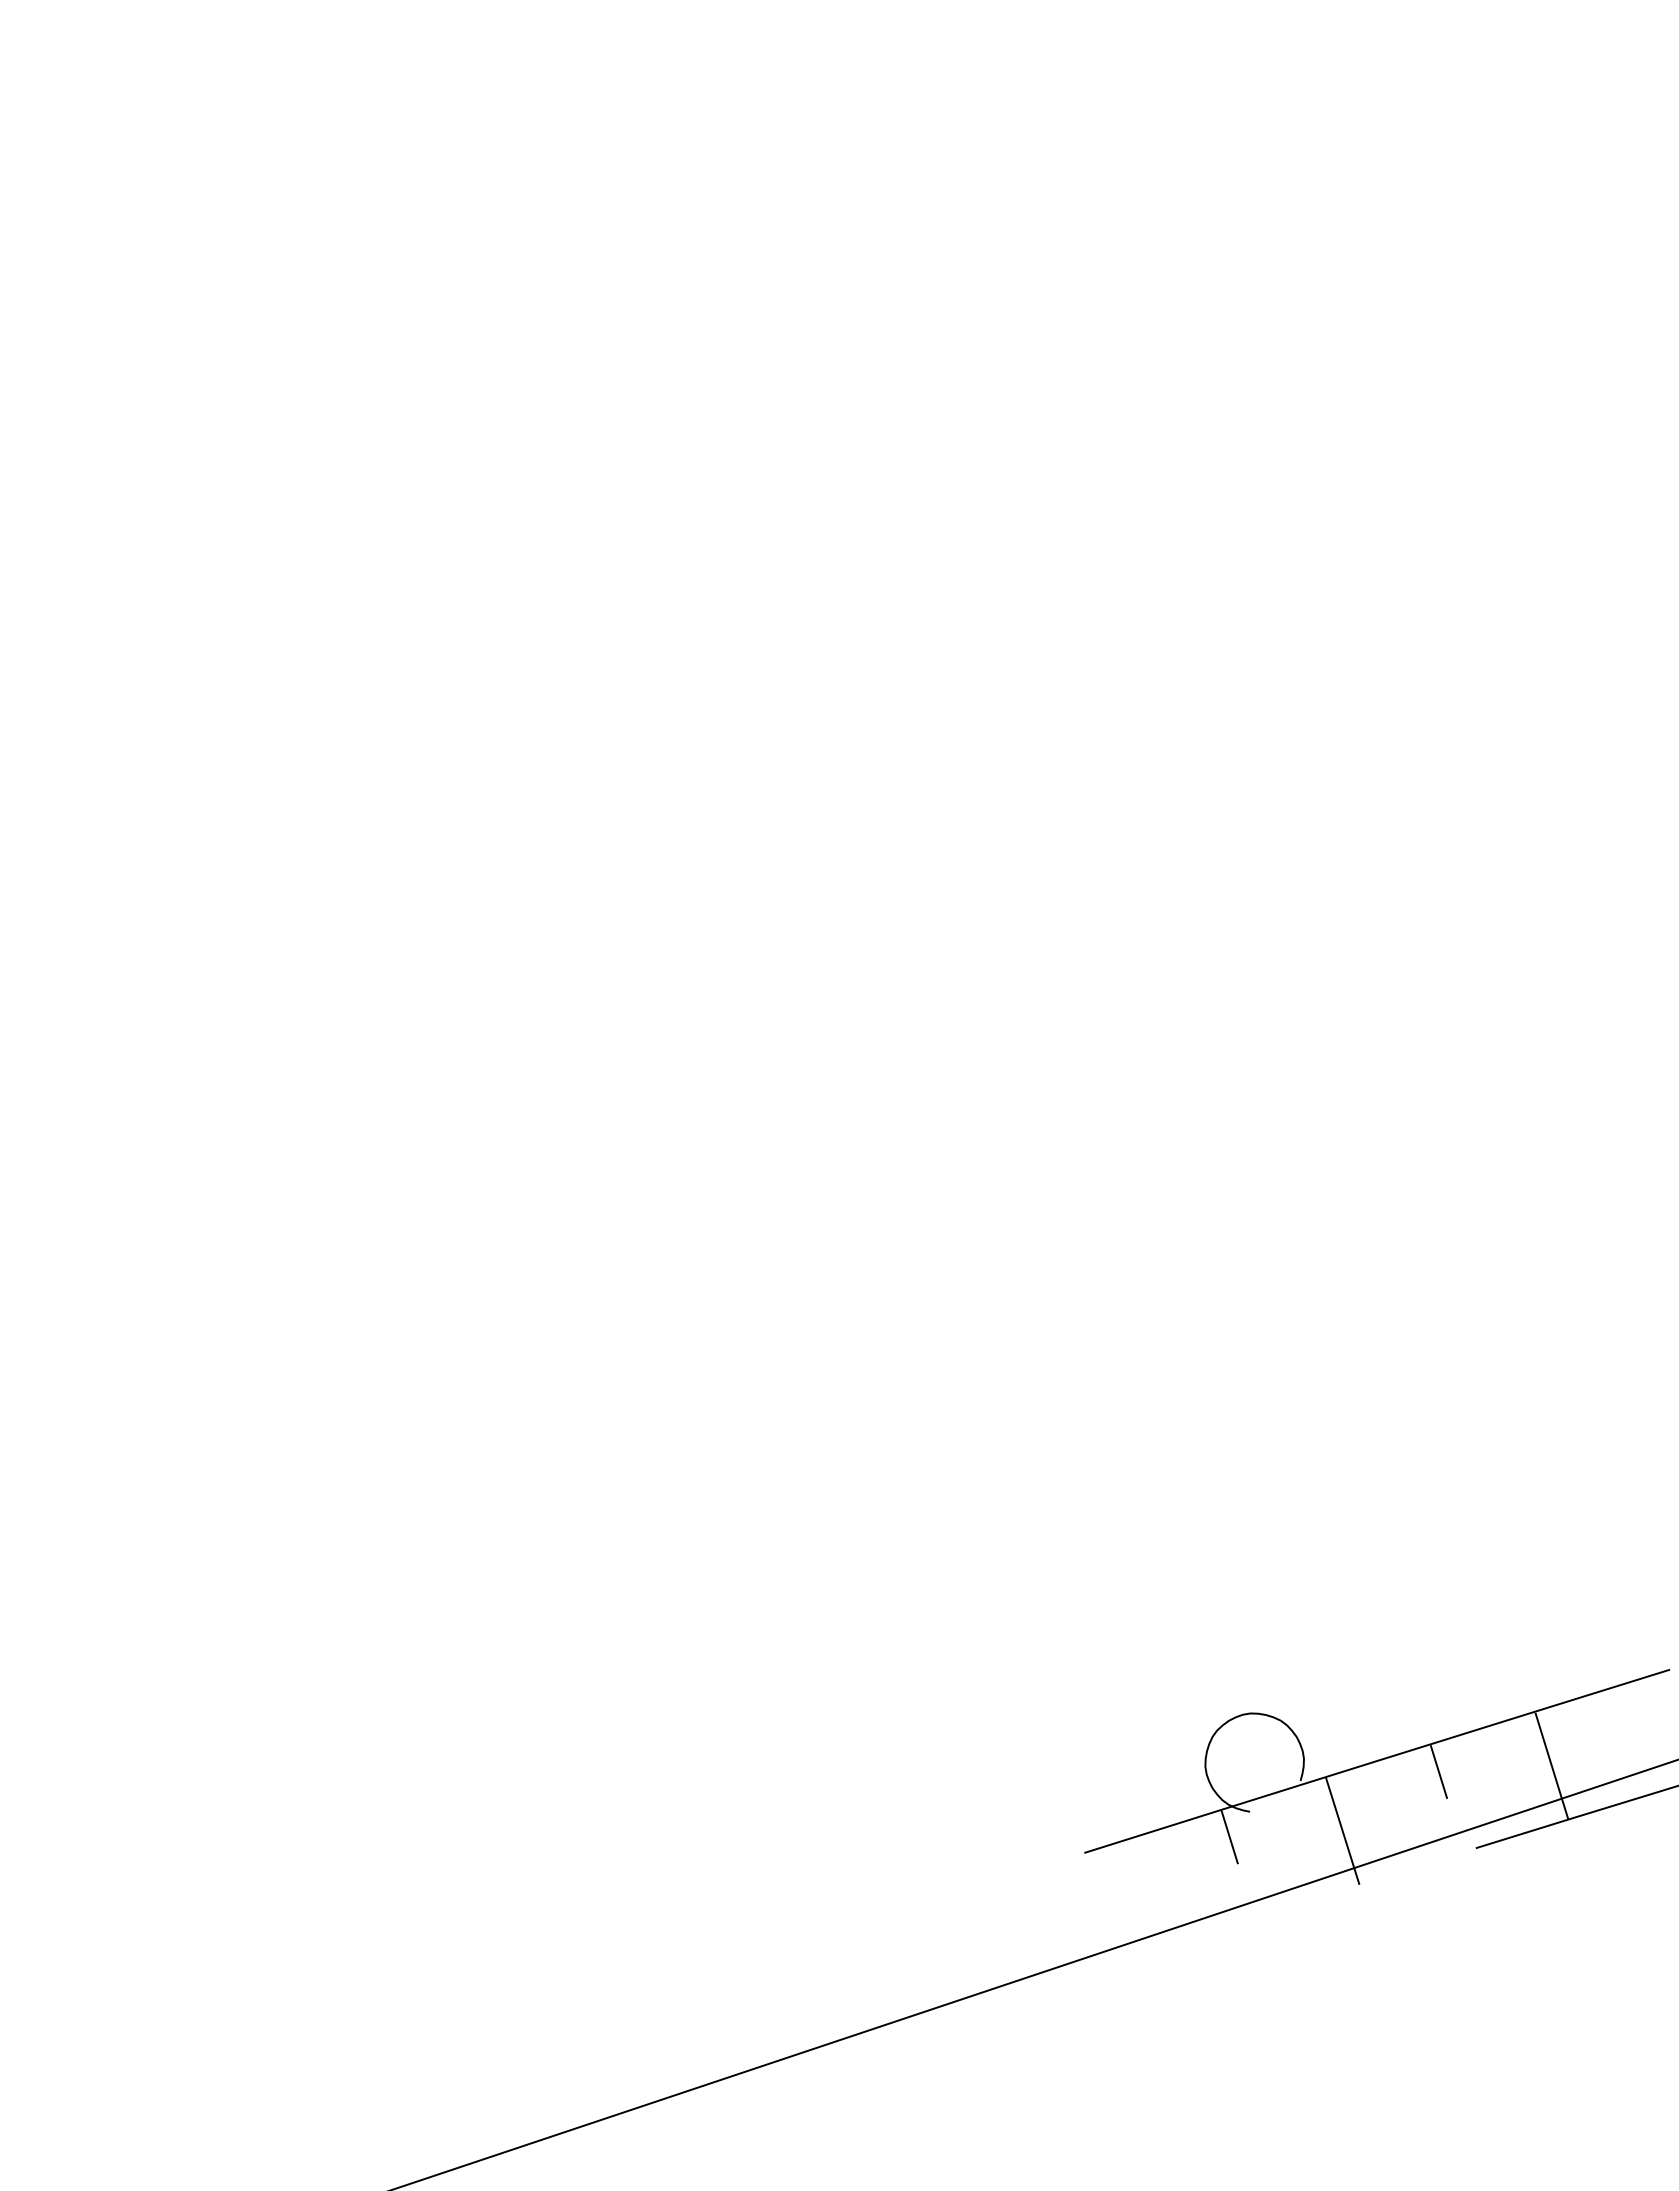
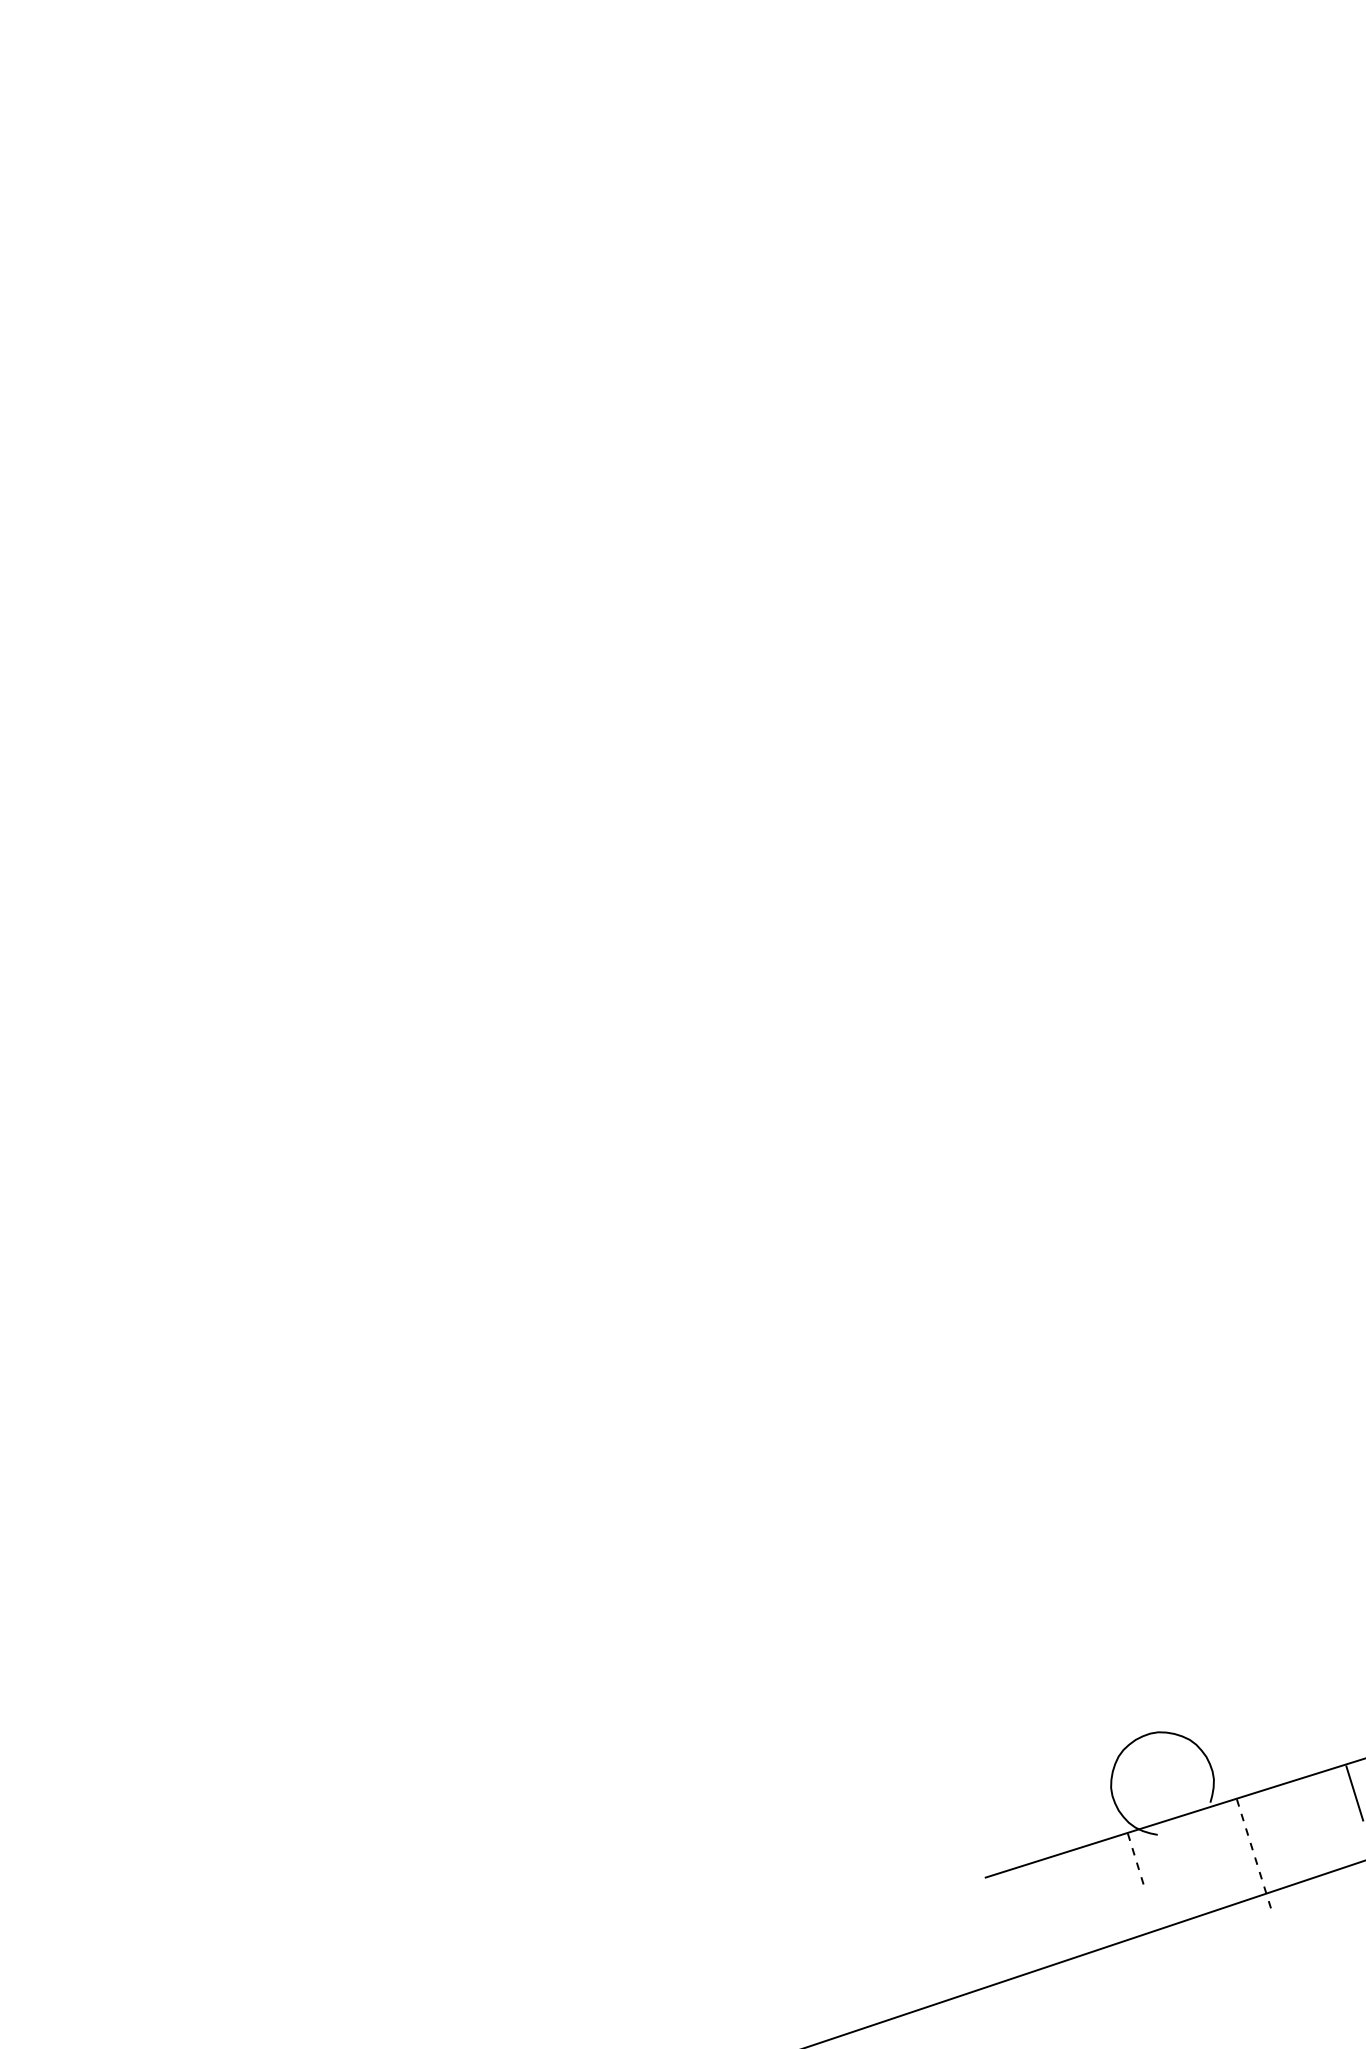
line: (1342, 1831) -> (1254, 1855), solid -> dashed
line: (1229, 1837) -> (1136, 1861), solid -> dashed

